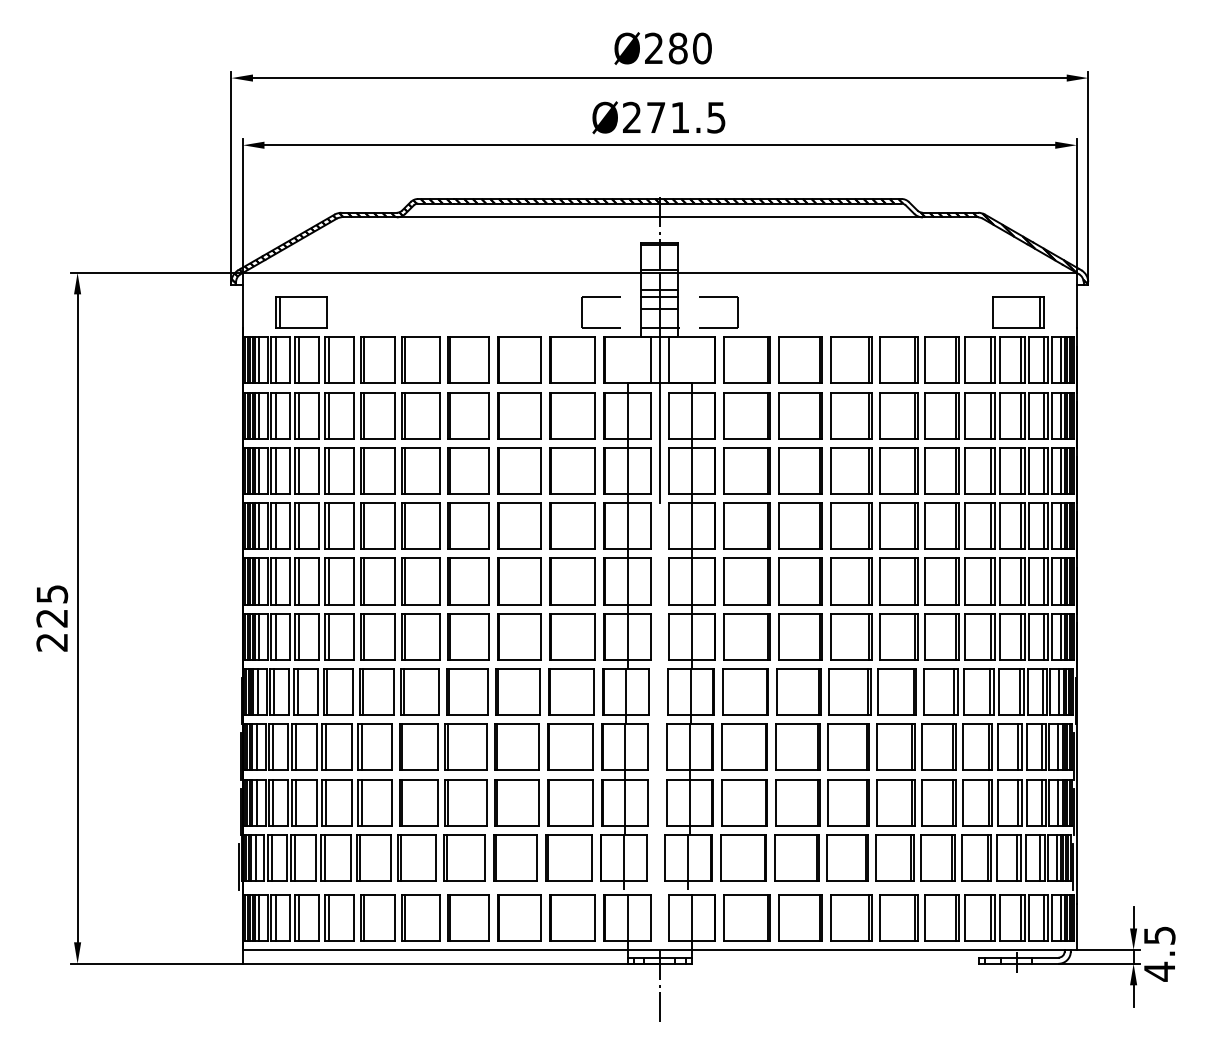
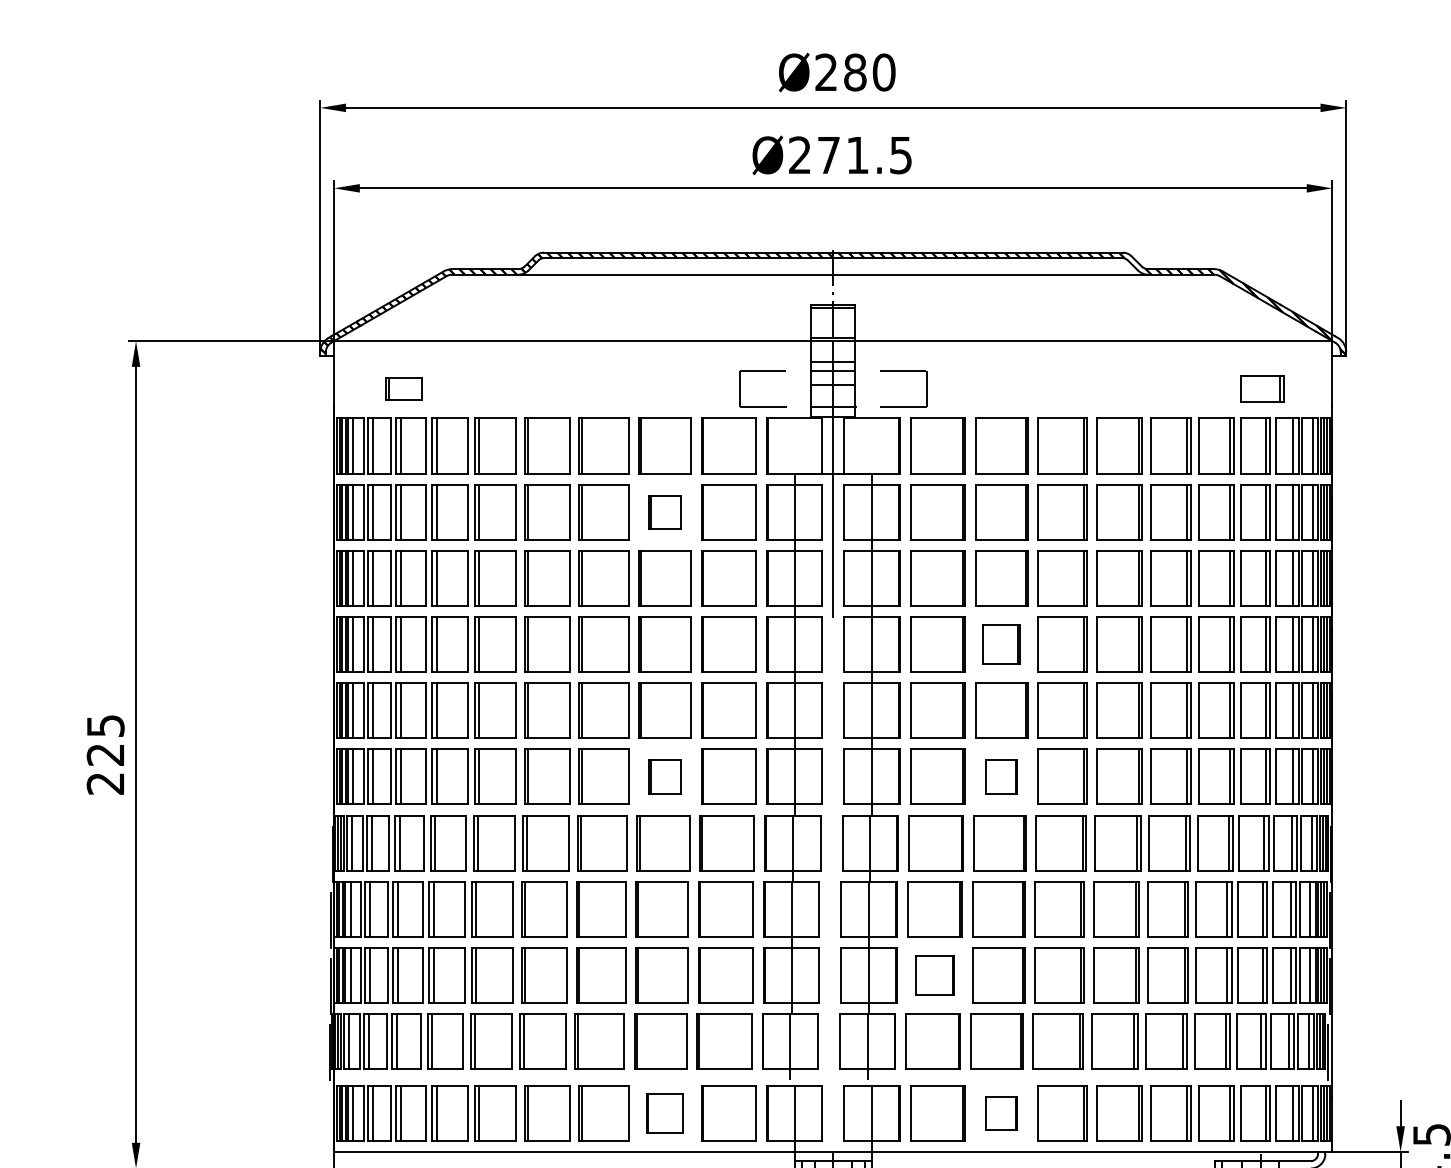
part: (301, 312) -> (404, 388), size x0.6
part: (1018, 312) -> (1262, 388), size x0.7
part: (519, 415) -> (665, 511), size x0.6
part: (800, 525) -> (1001, 643), size x0.7
part: (519, 636) -> (665, 776), size x0.6
part: (800, 636) -> (1001, 776), size x0.6
part: (744, 802) -> (934, 975), size x0.7
part: (519, 917) -> (665, 1113), size x0.7
part: (800, 917) -> (1001, 1113), size x0.6

